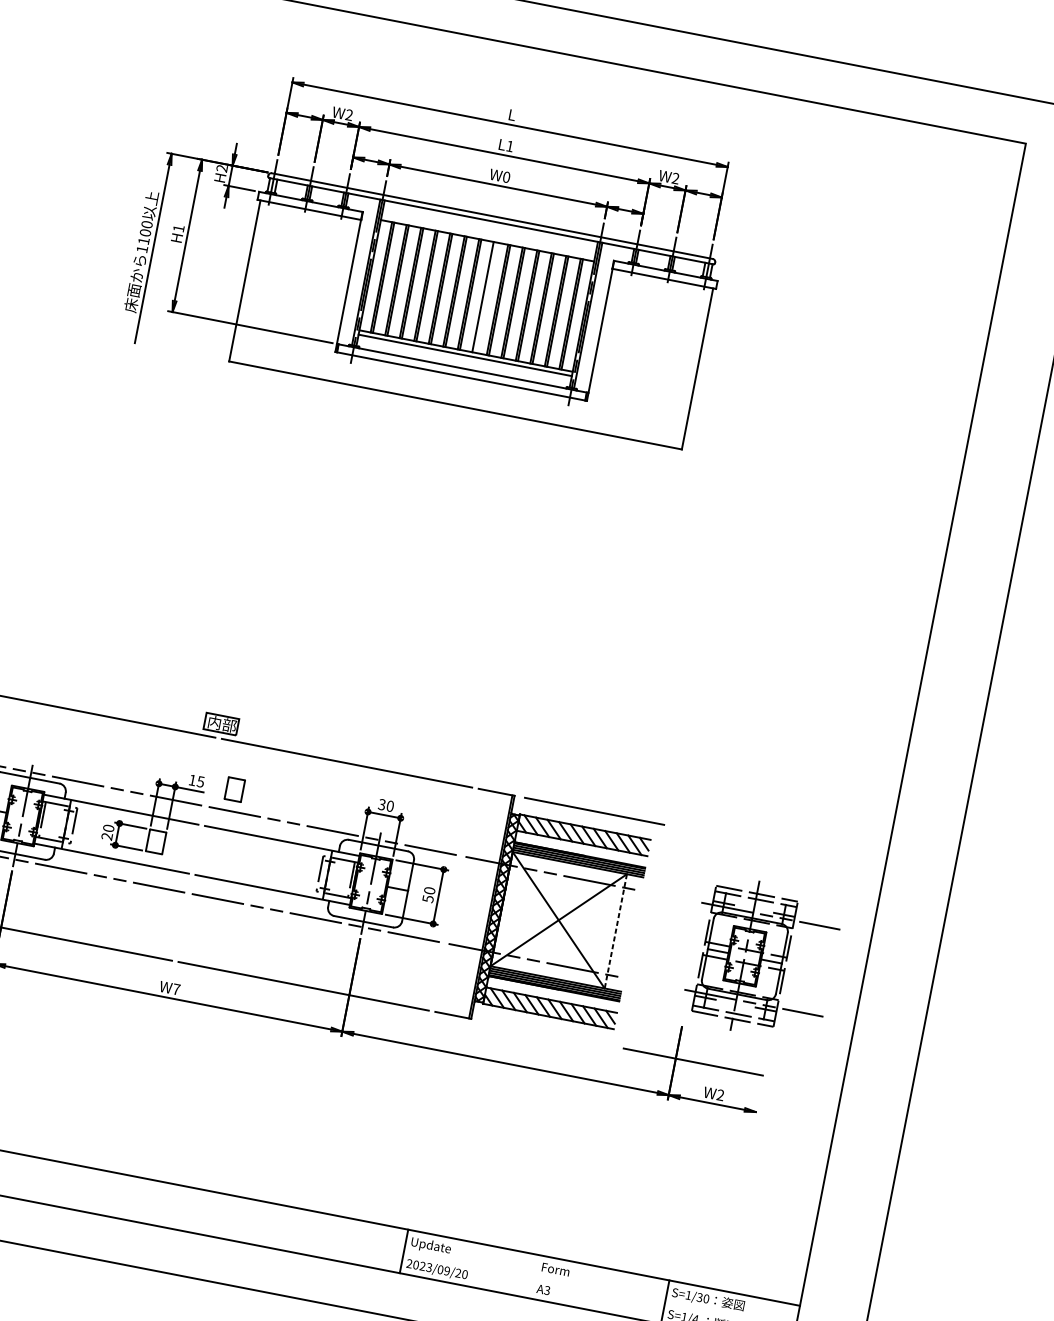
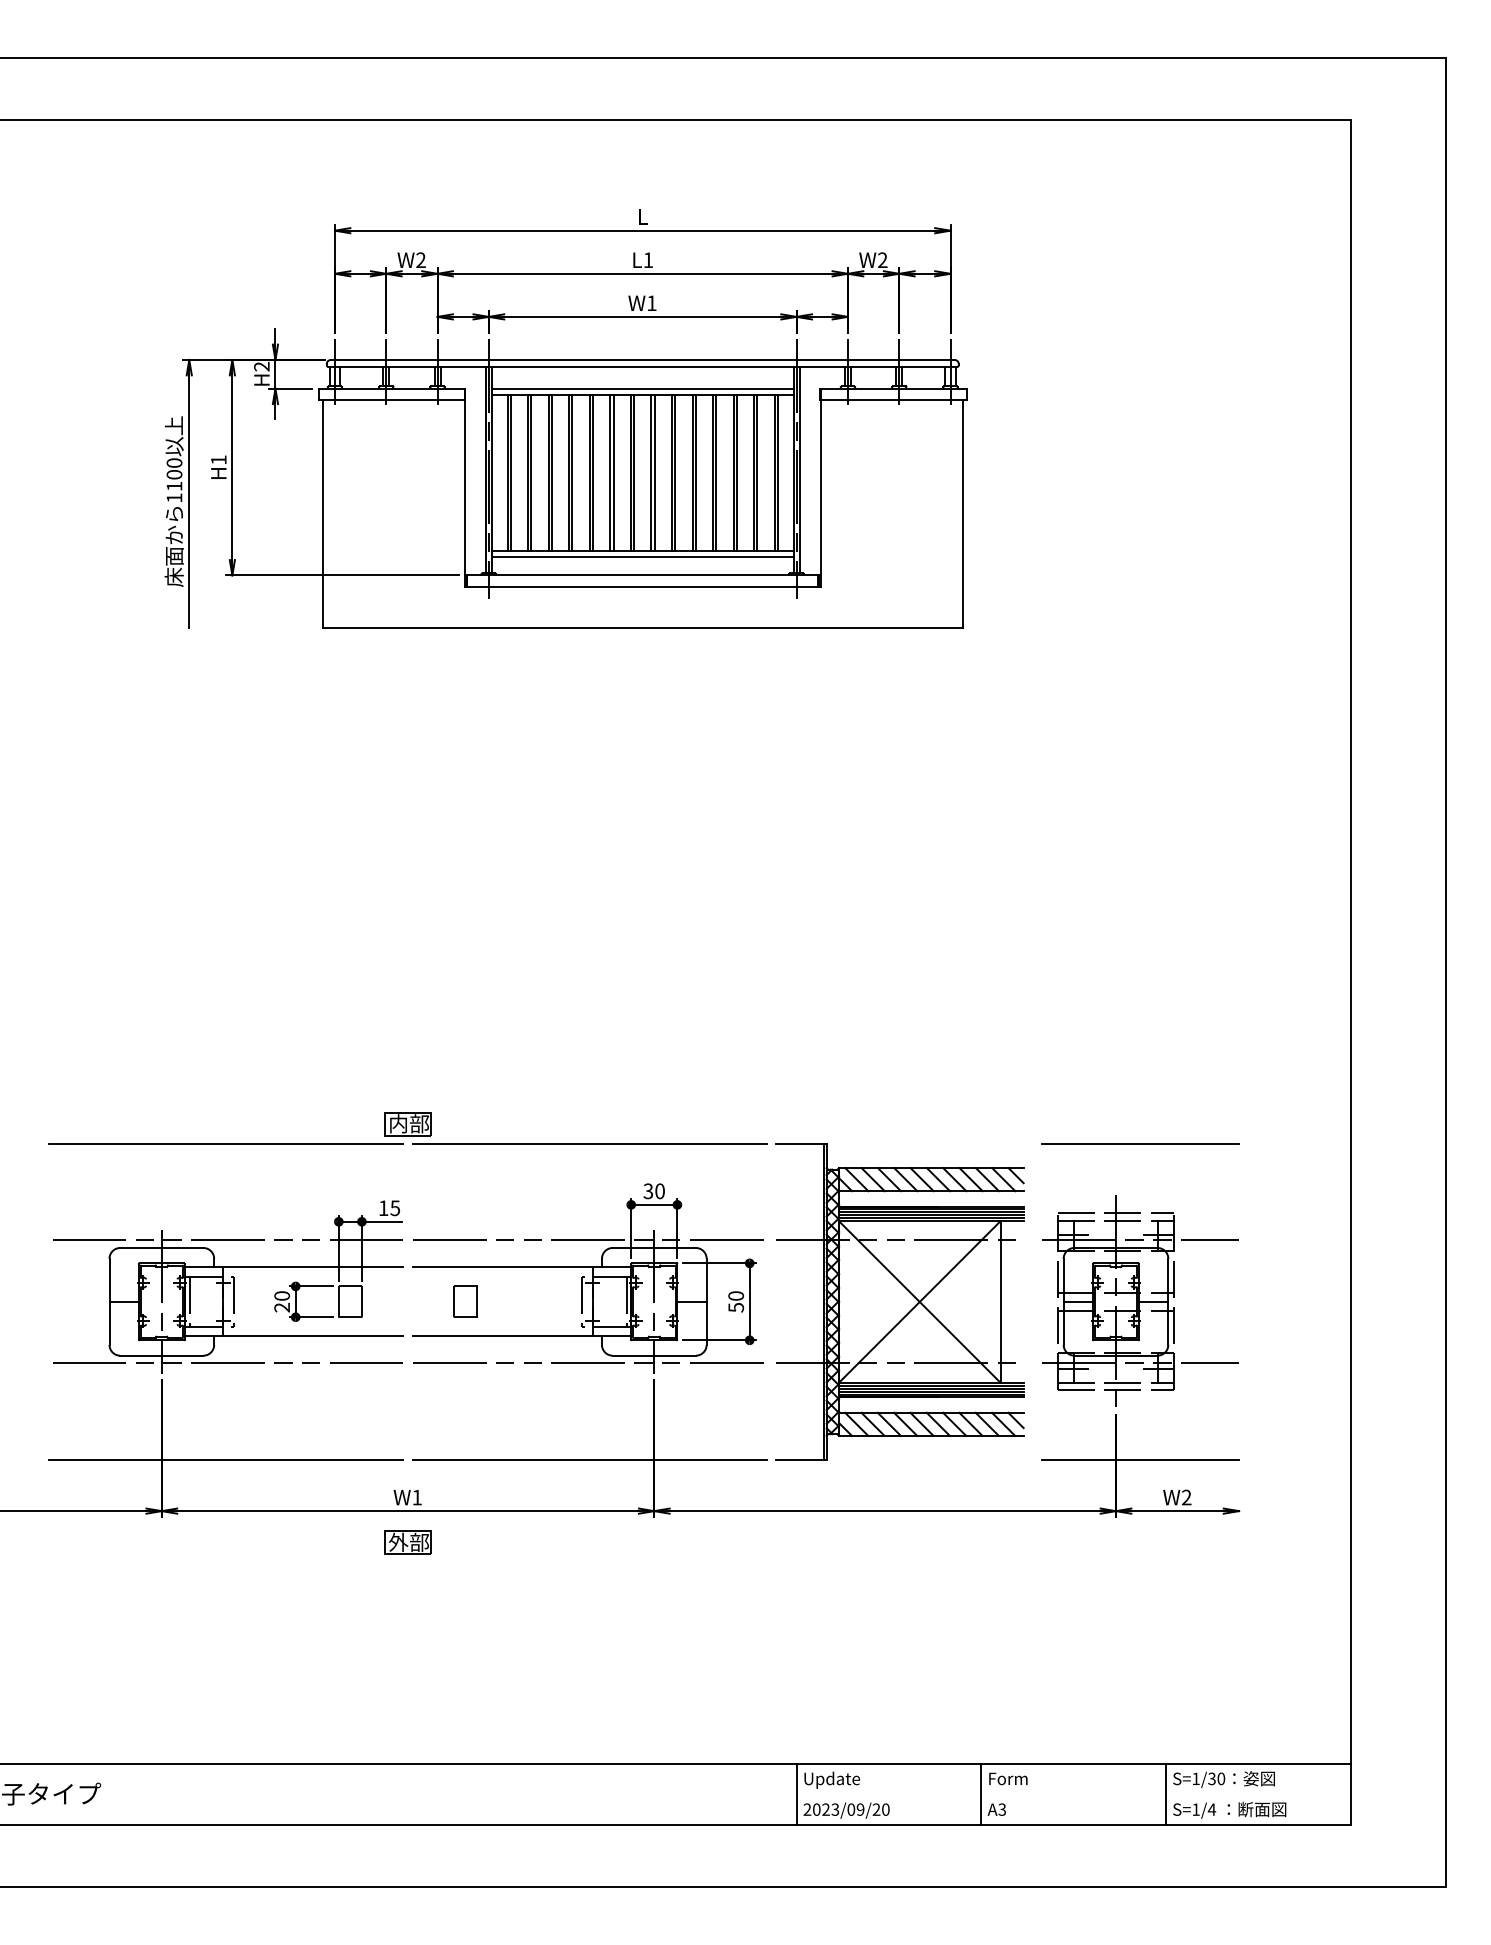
text: (506, 177) -> (651, 303), W0 -> W1
line: (488, 236) -> (642, 388), added
line: (485, 297) -> (654, 472), added
part: (234, 789) -> (465, 1301), moved
line: (594, 810) -> (1140, 1143), moved
line: (615, 931) -> (1000, 1302), dashed -> solid
part: (762, 958) -> (1140, 1300), moved
text: (176, 989) -> (417, 1497), W7 -> W1
part: (163, 1019) -> (407, 1542), added
line: (534, 1276) -> (981, 1794), added

